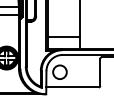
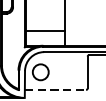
line: (73, 87) -> (56, 90), solid -> dashed

